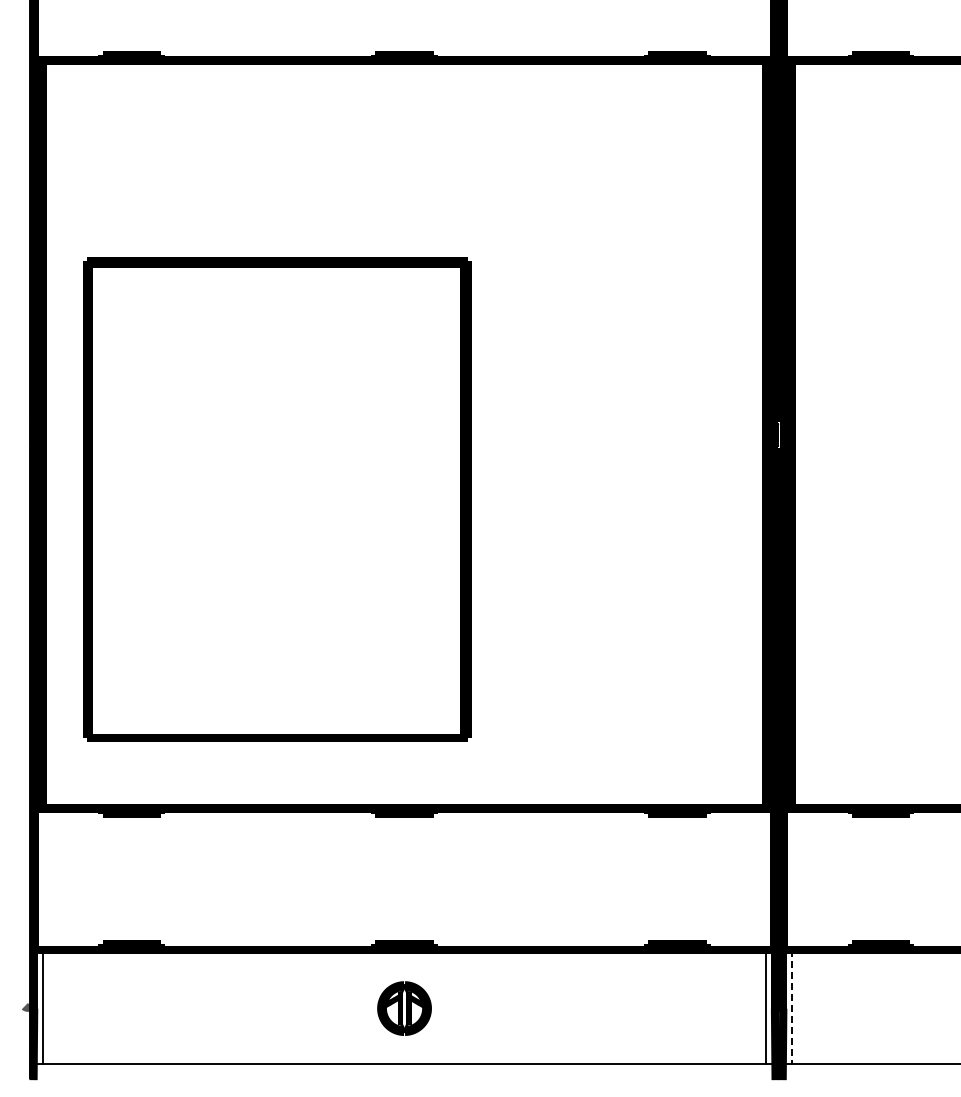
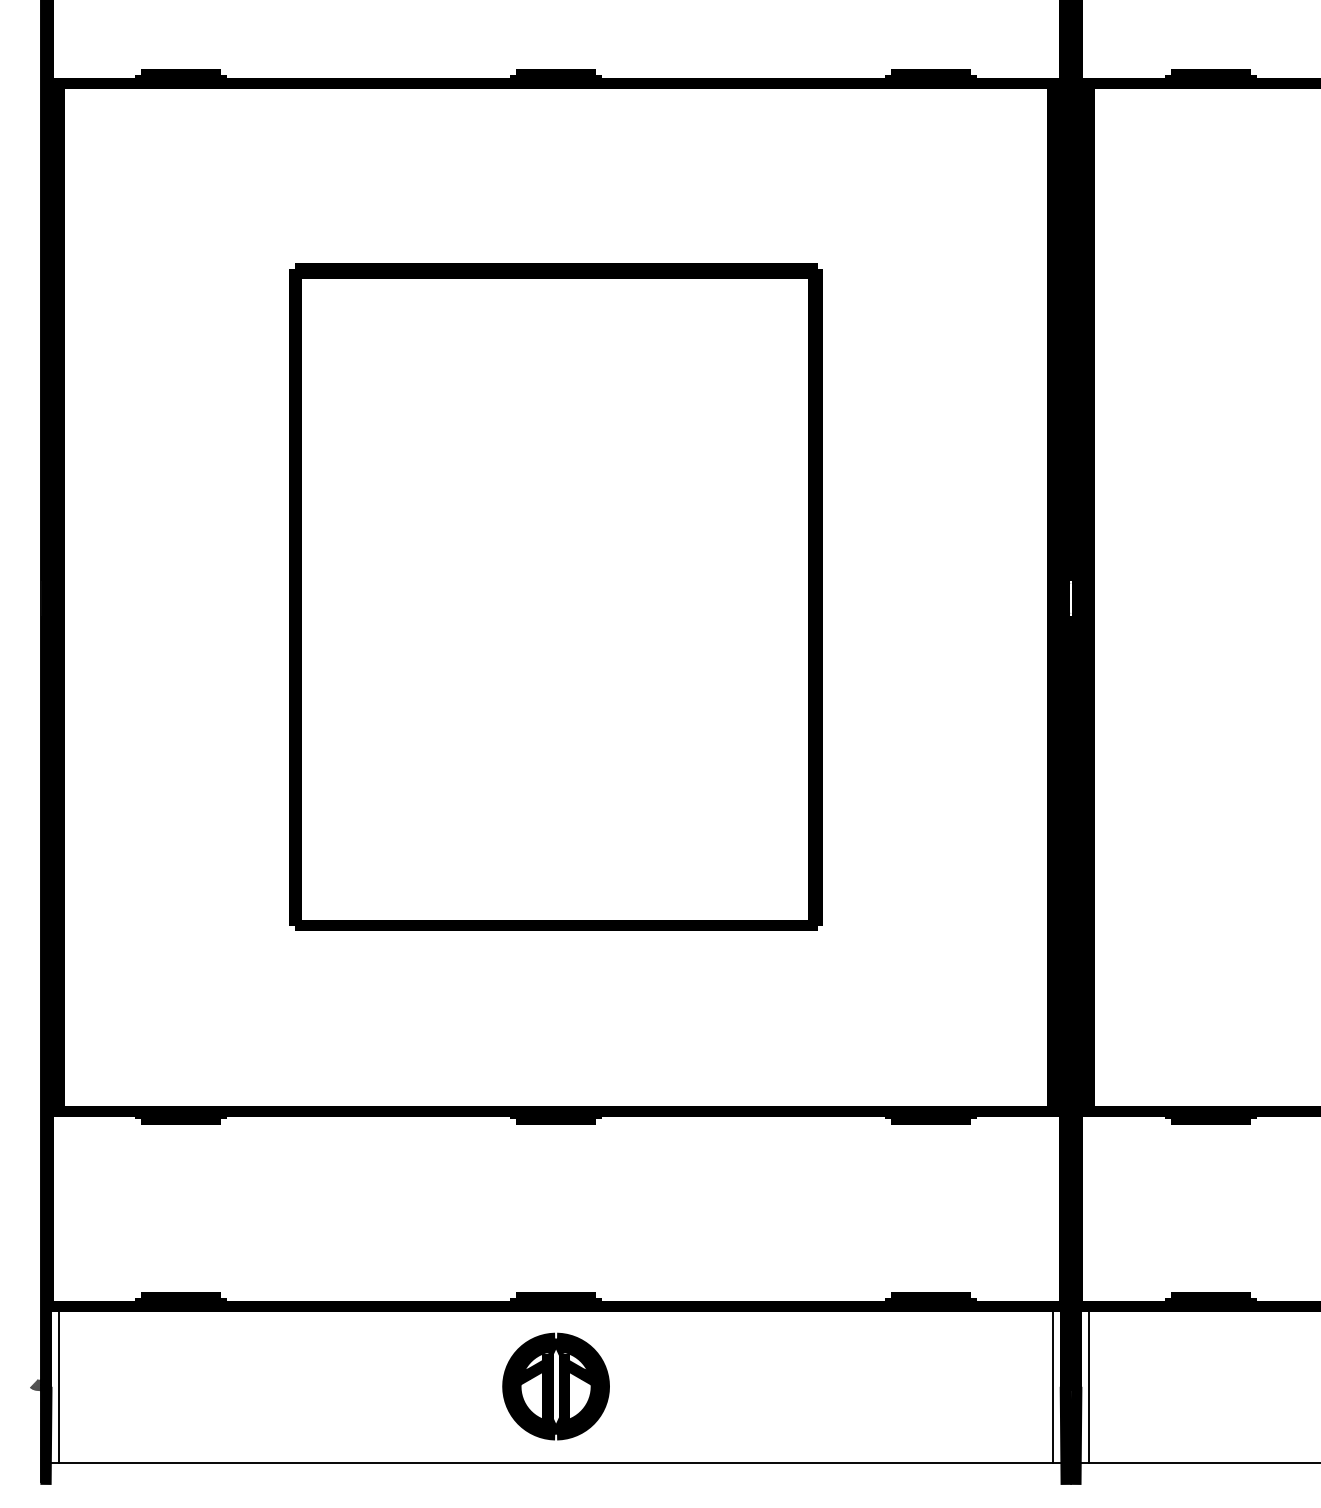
part: (277, 499) -> (556, 597), moved
line: (792, 1007) -> (1089, 1385), dashed -> solid
part: (404, 1008) -> (556, 1386), size x1.43

